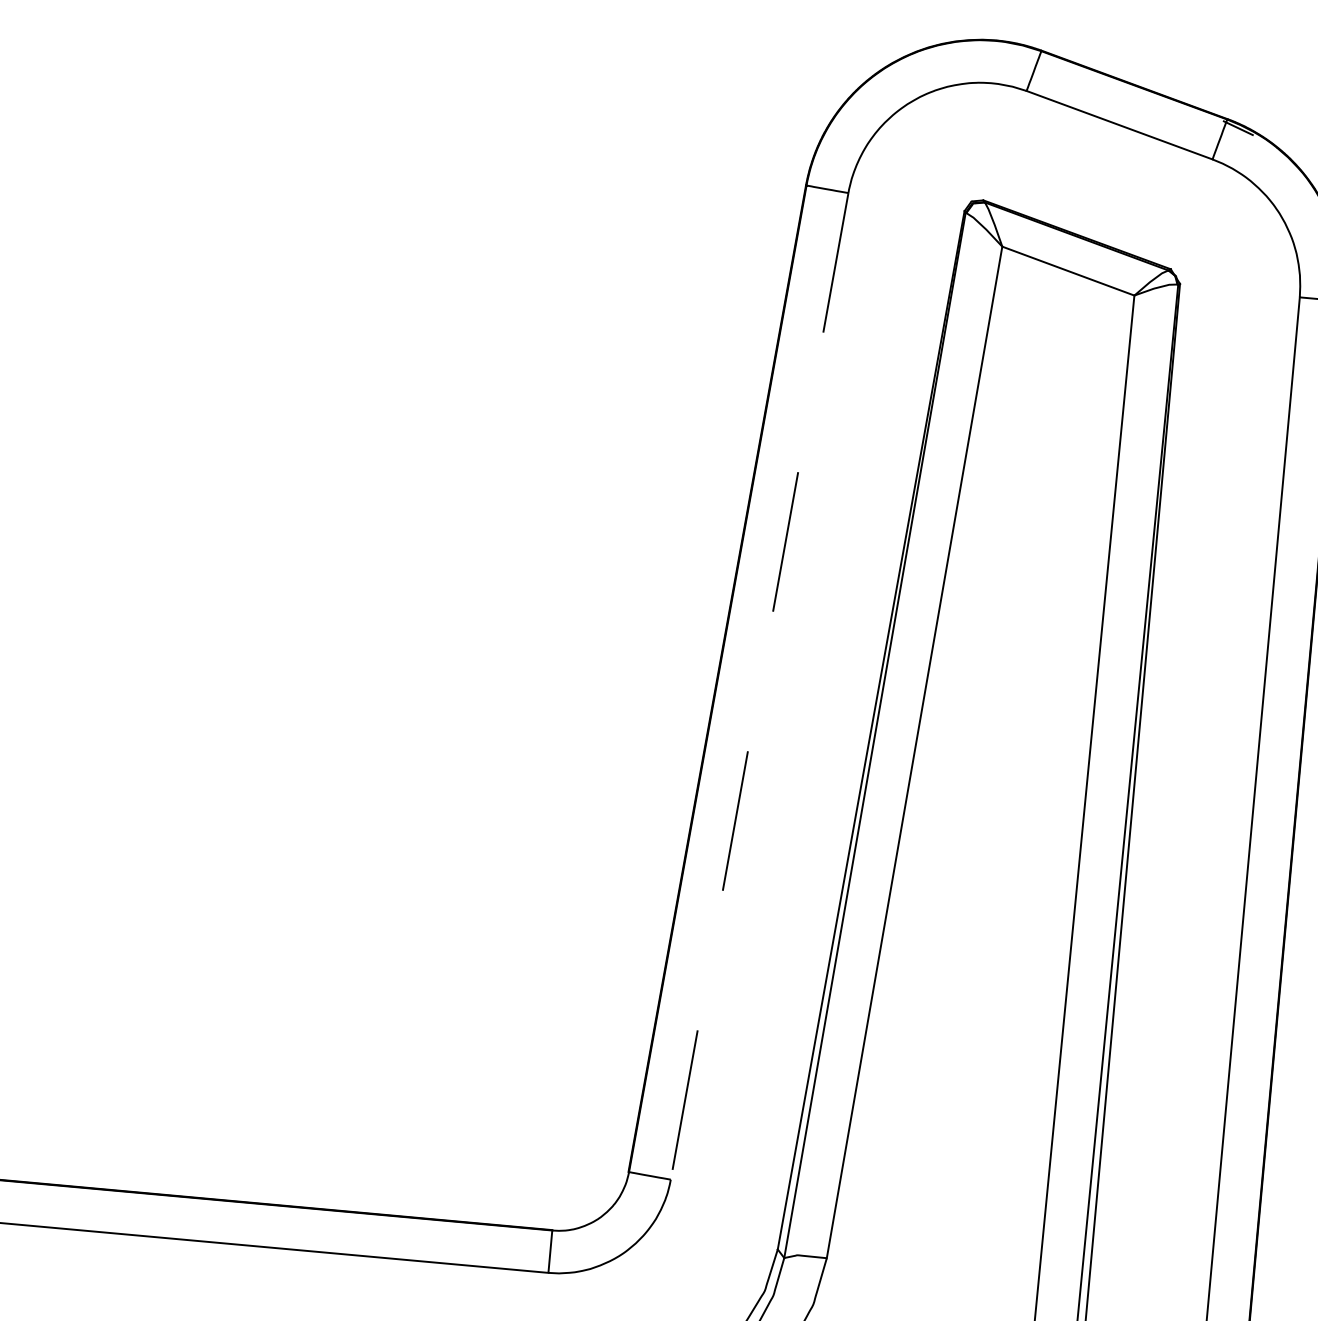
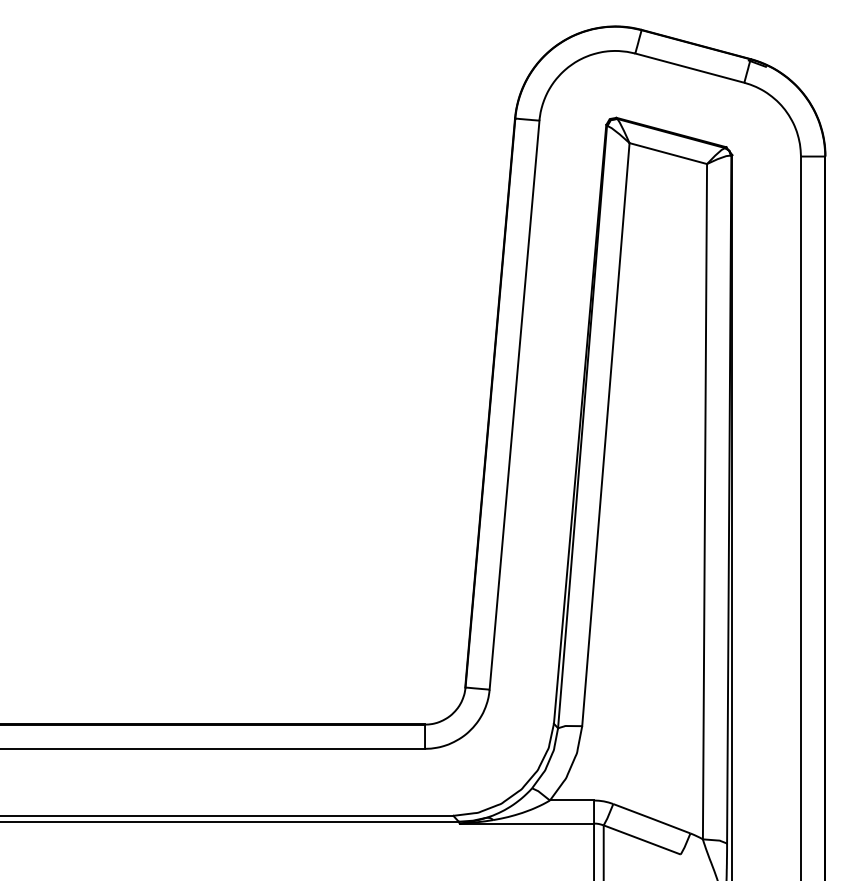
line: (759, 686) -> (514, 405), dashed -> solid

